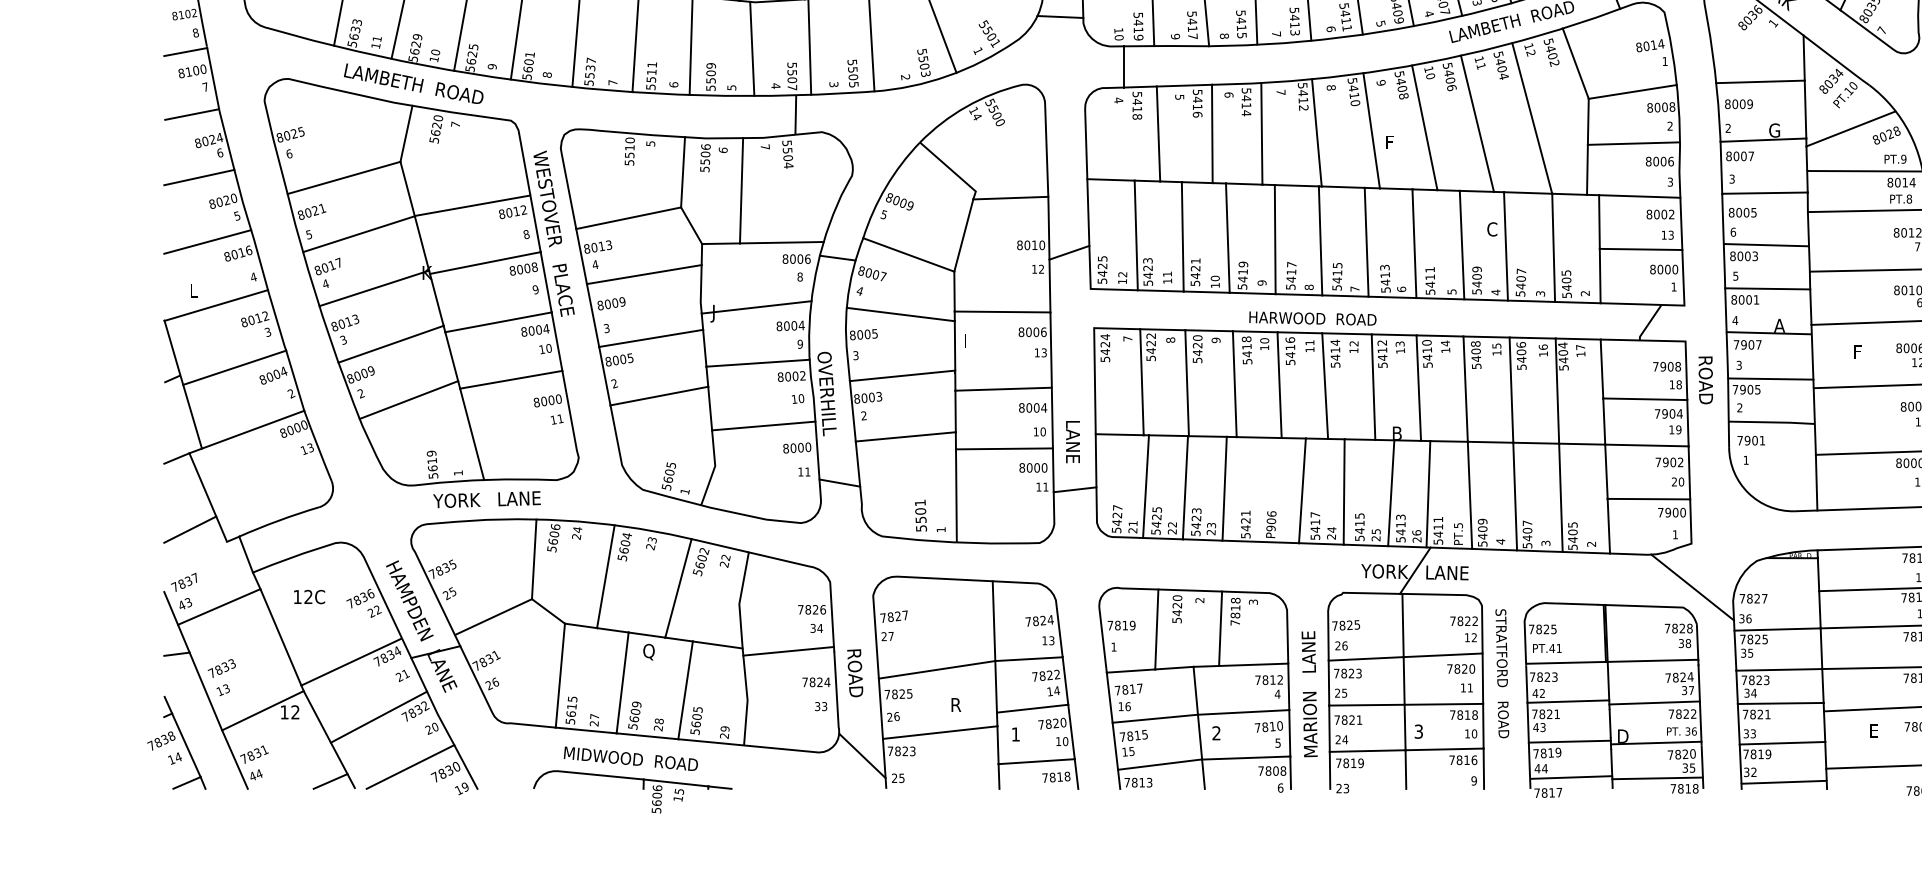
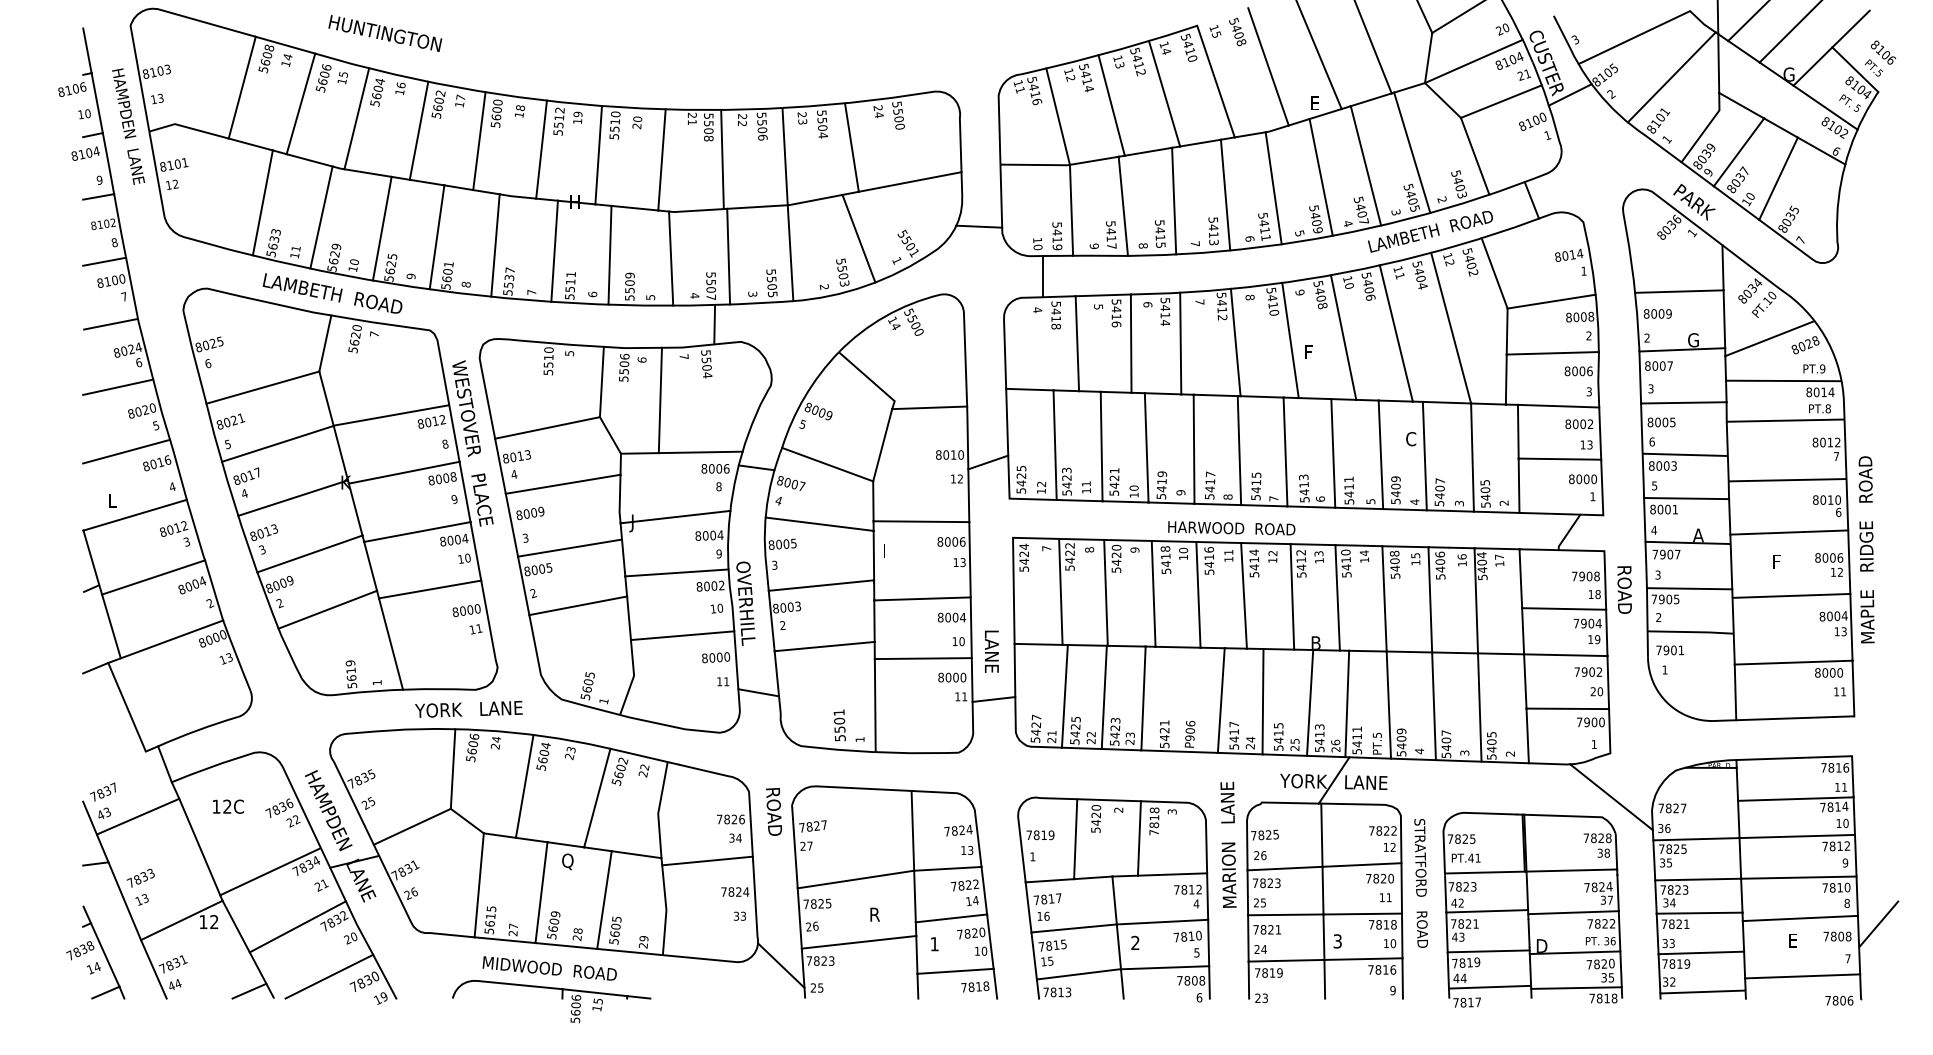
text: (486, 498) -> (468, 708), moved
line: (190, 529) -> (109, 739), removed
text: (854, 672) -> (773, 811), moved
text: (1309, 693) -> (1228, 844), moved

